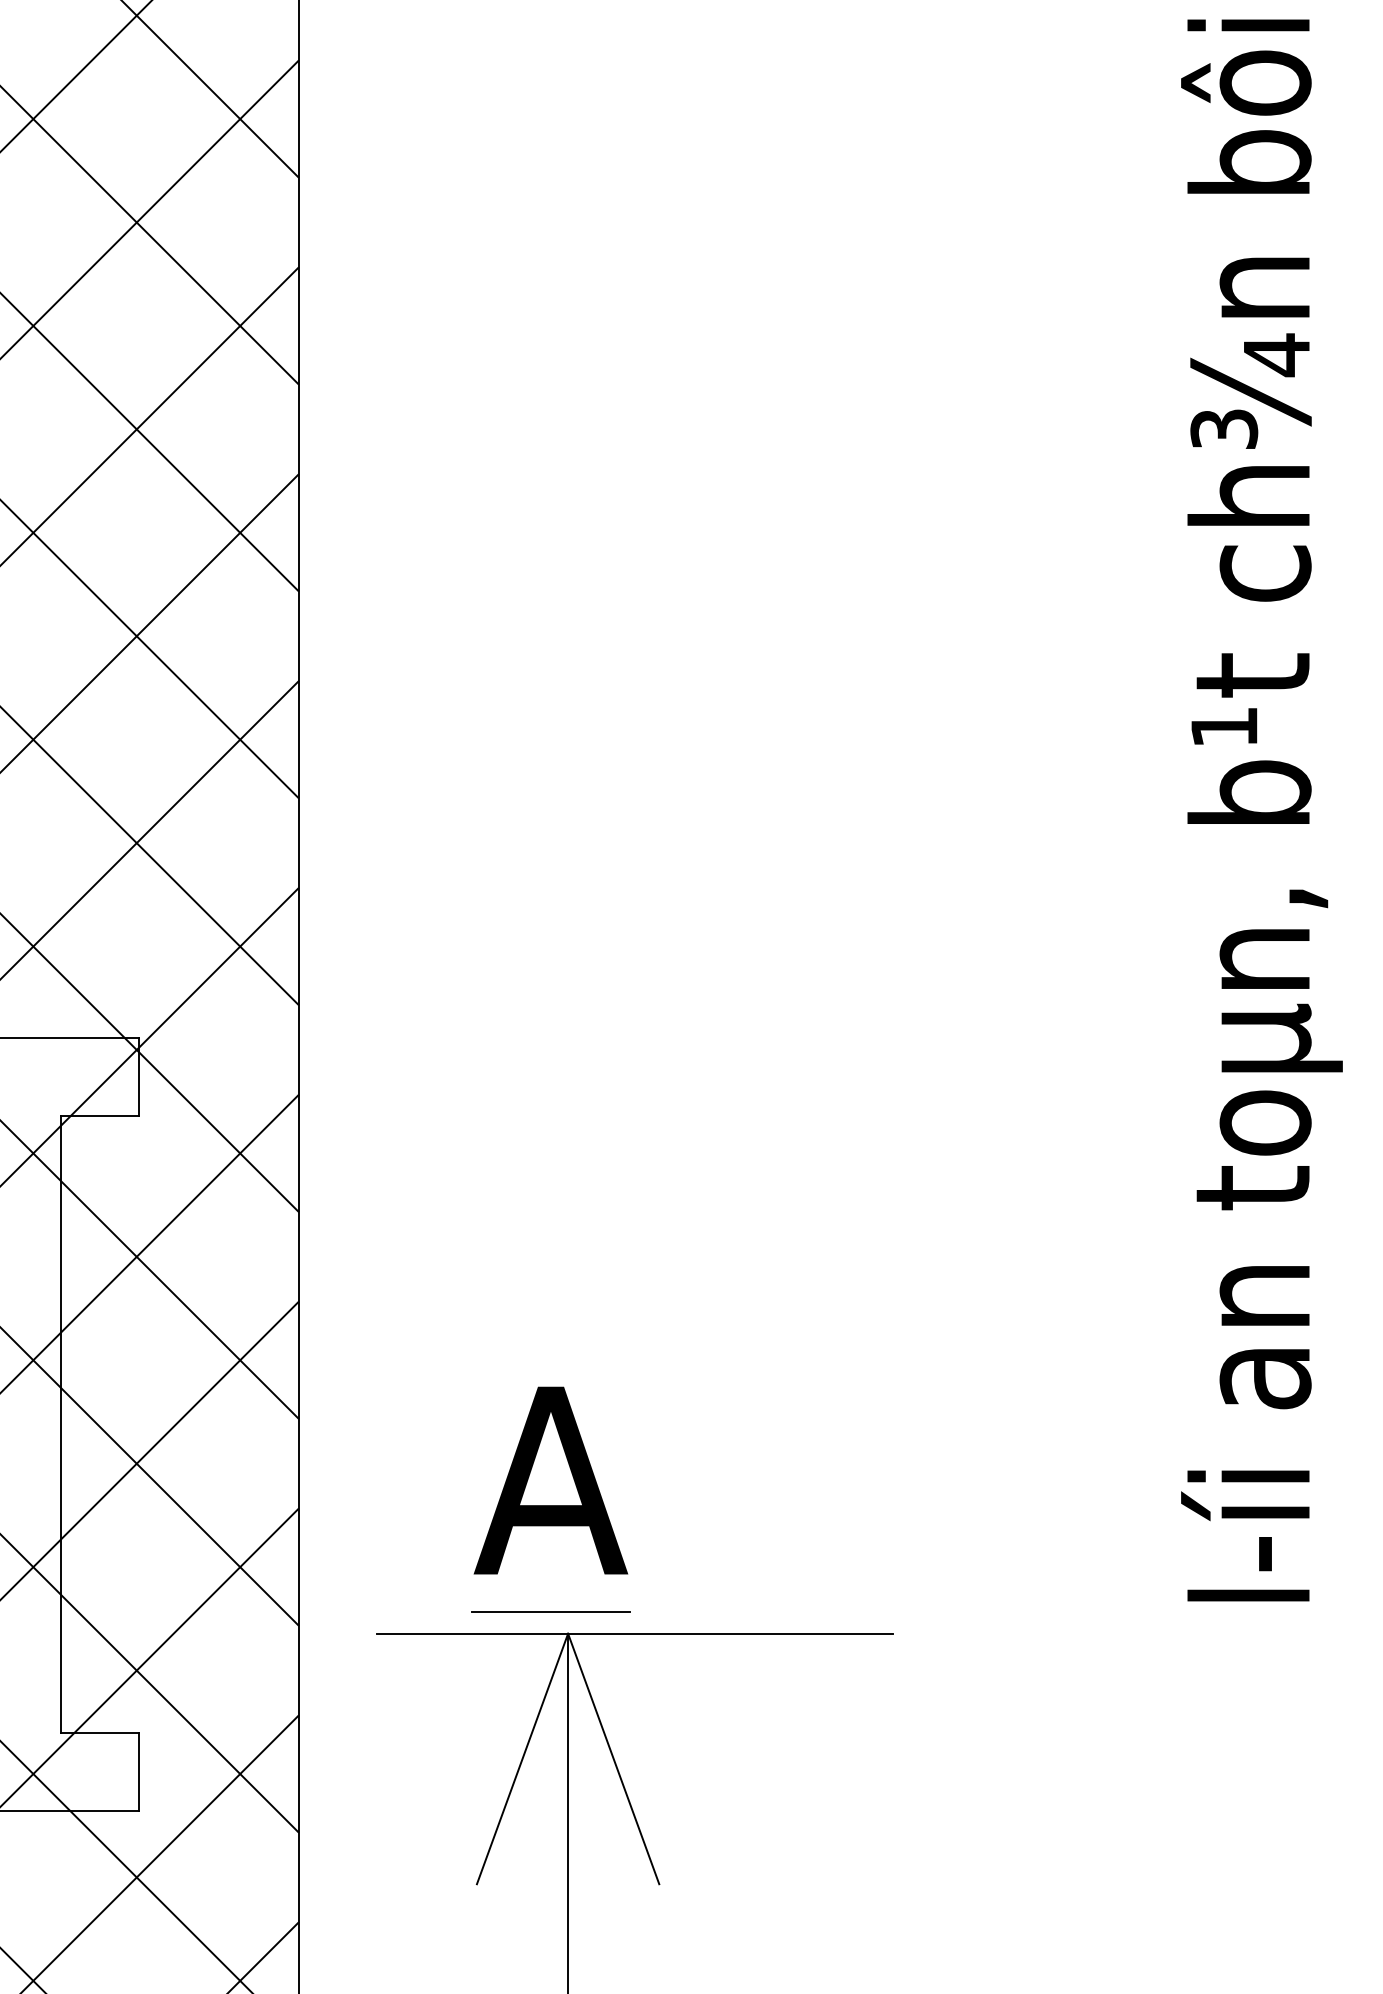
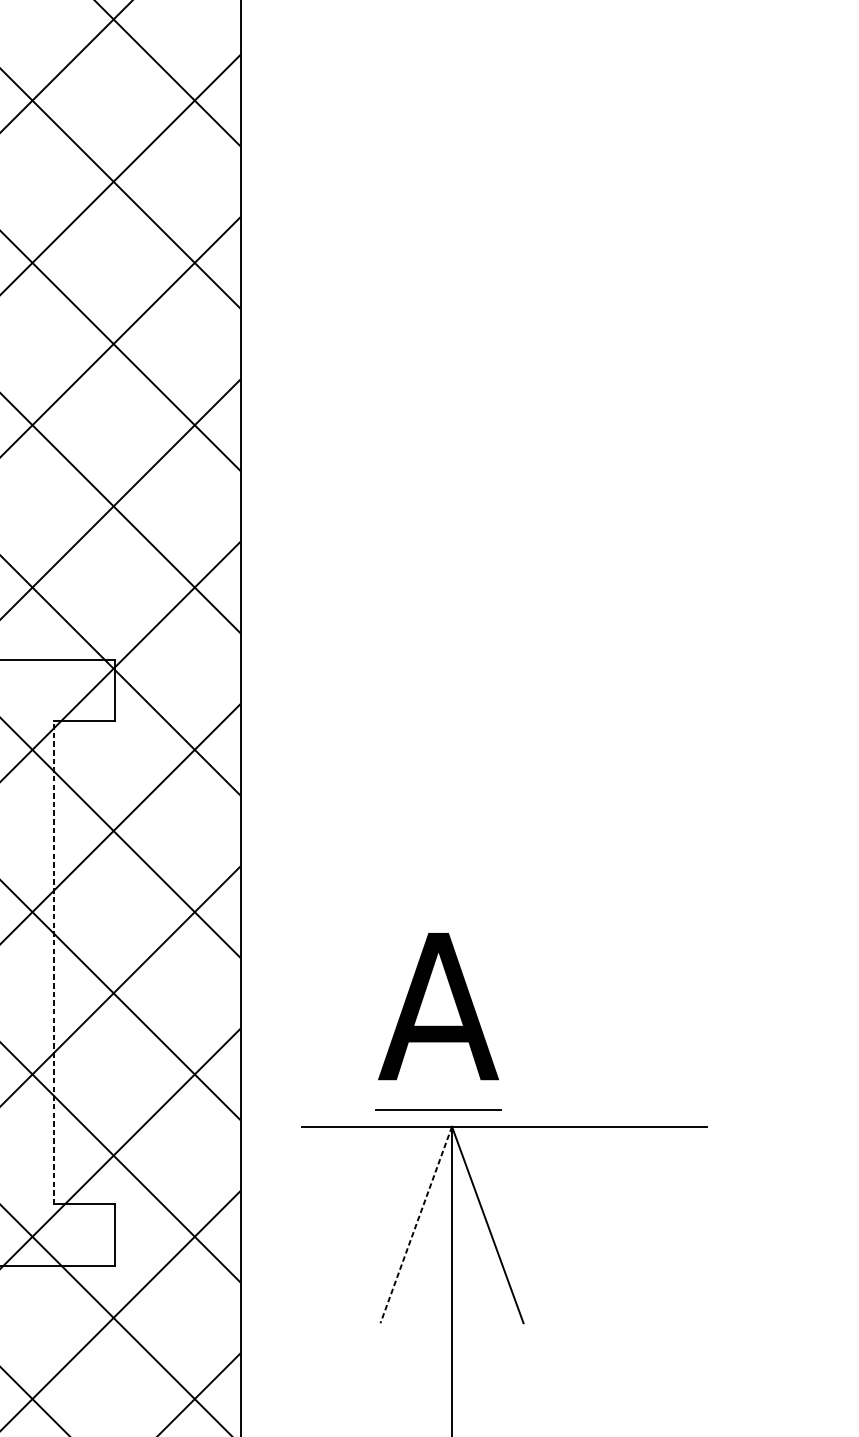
line: (61, 1423) -> (54, 961), solid -> dashed
line: (522, 1759) -> (416, 1225), solid -> dashed

